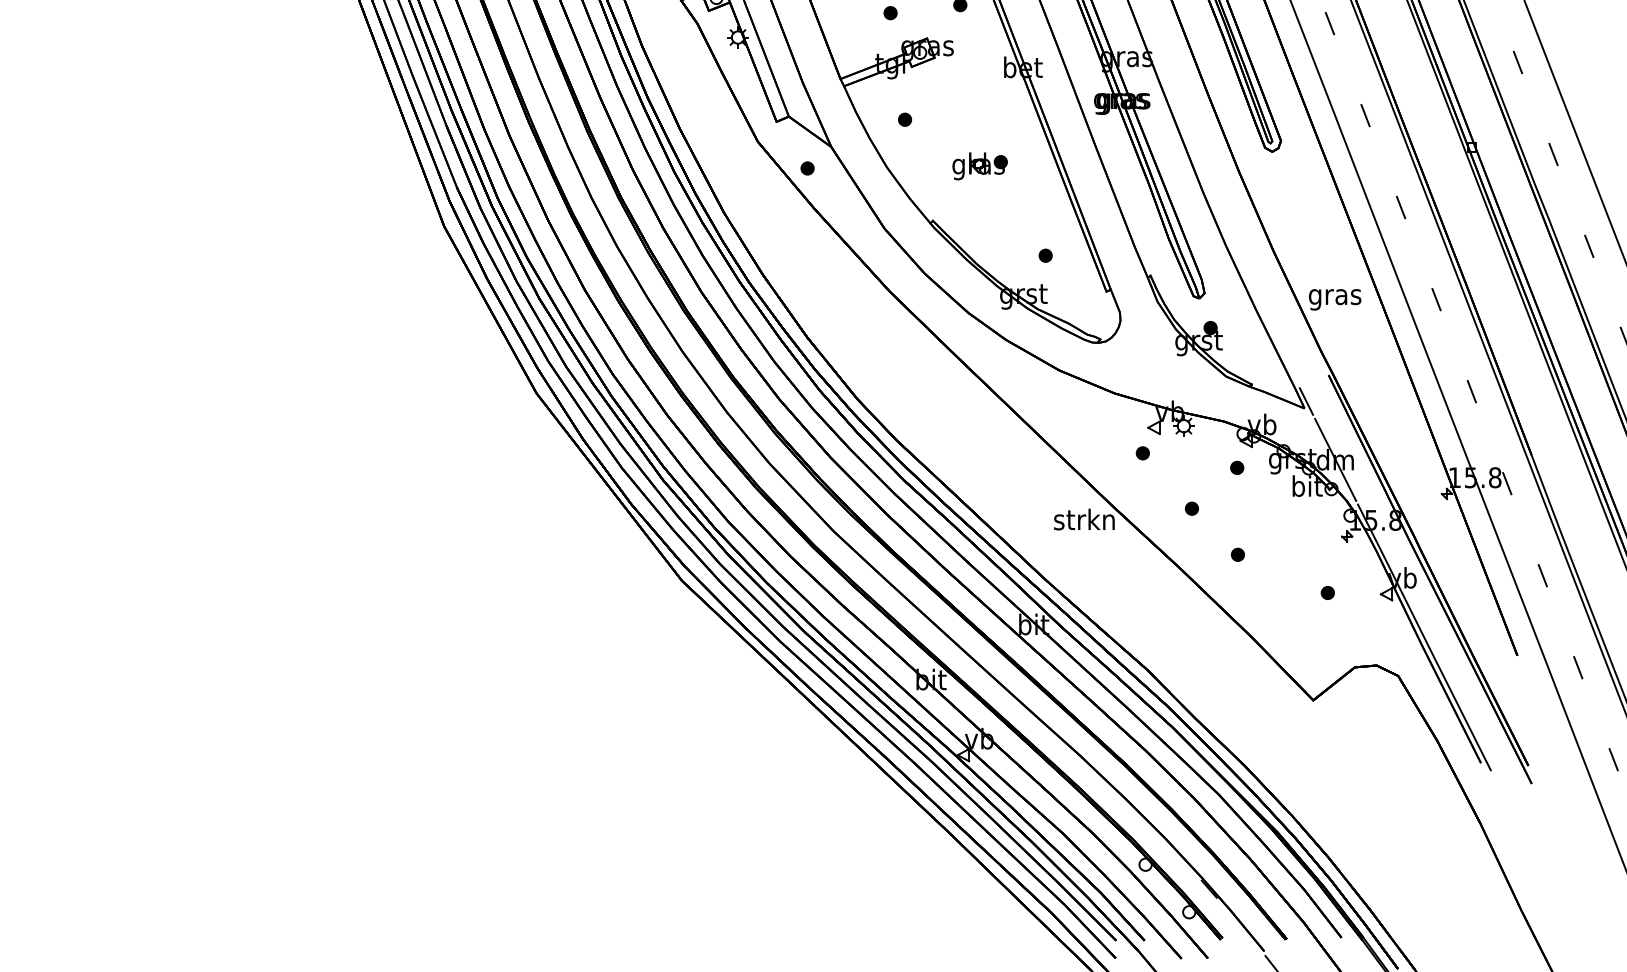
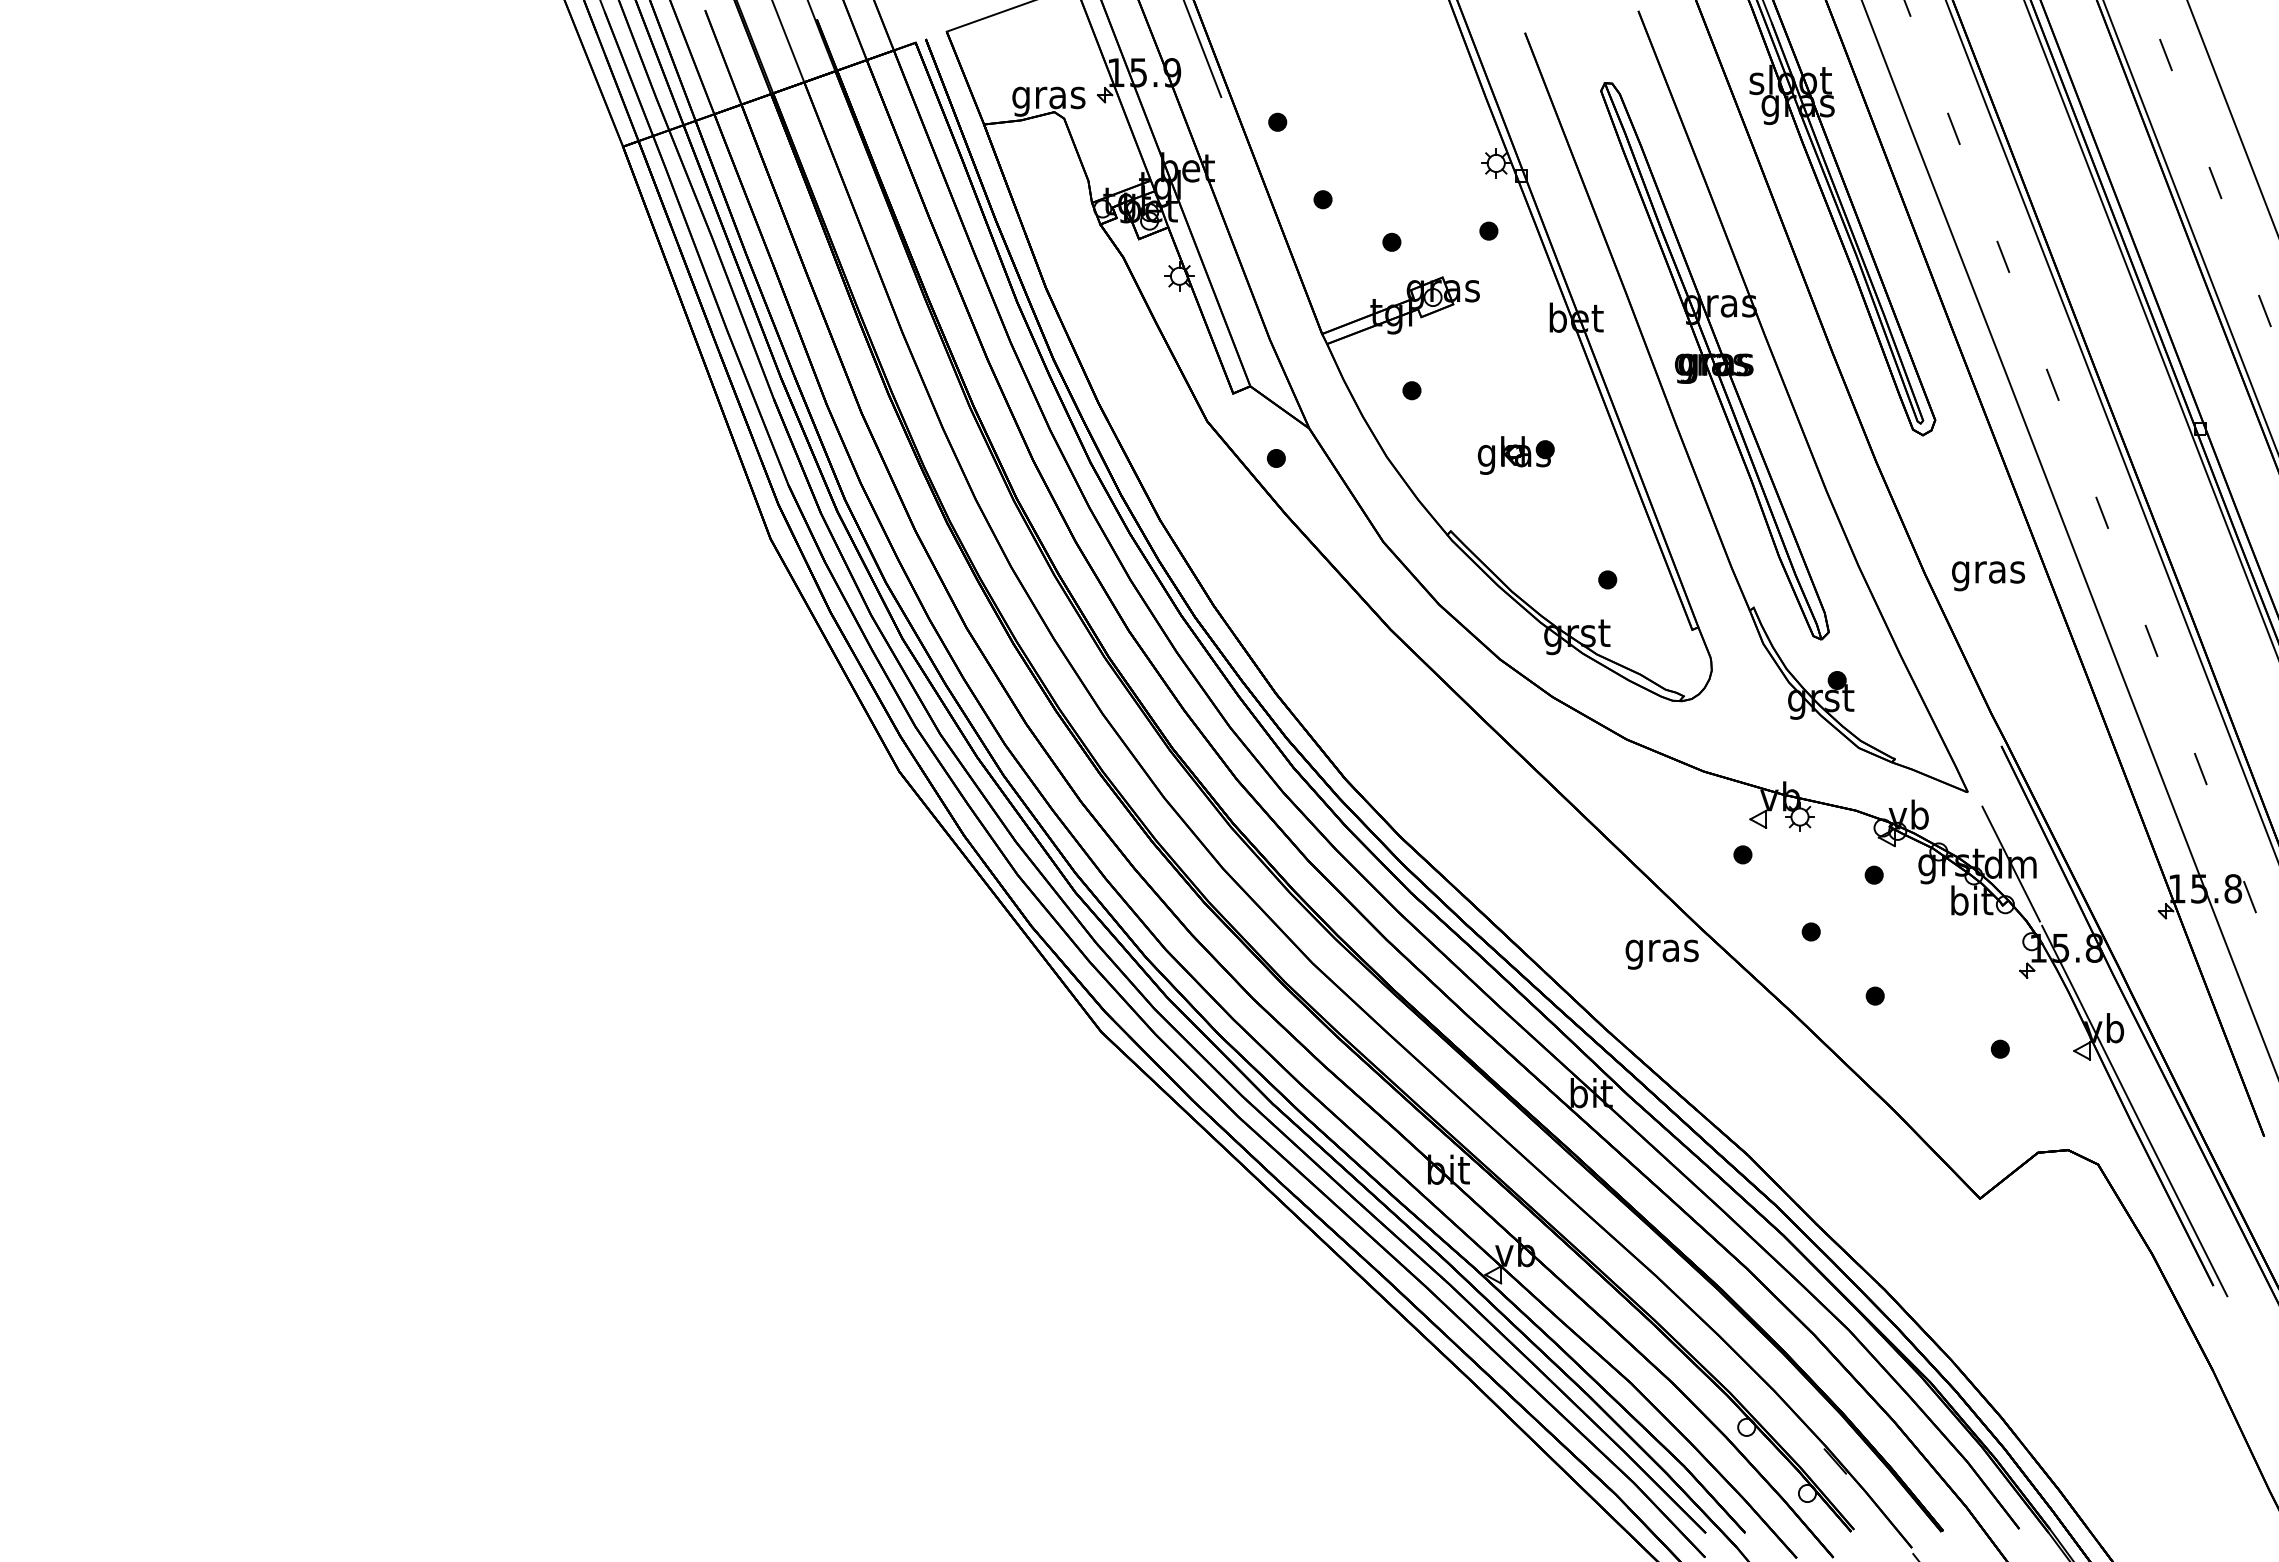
text: (1335, 300) -> (1988, 576), moved
line: (1306, 401) -> (1970, 782), removed
text: (1084, 522) -> (1661, 950), strkn -> gras

